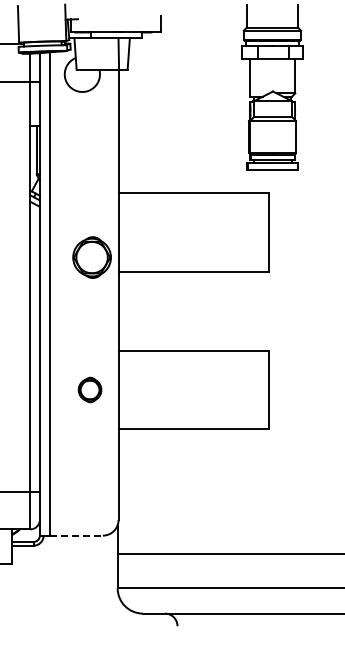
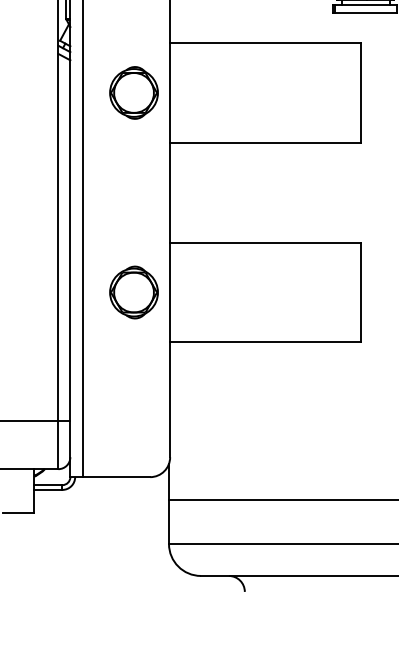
part: (91, 257) -> (133, 92), moved
part: (89, 389) -> (133, 291), size x1.67
line: (76, 535) -> (116, 476), dashed -> solid

